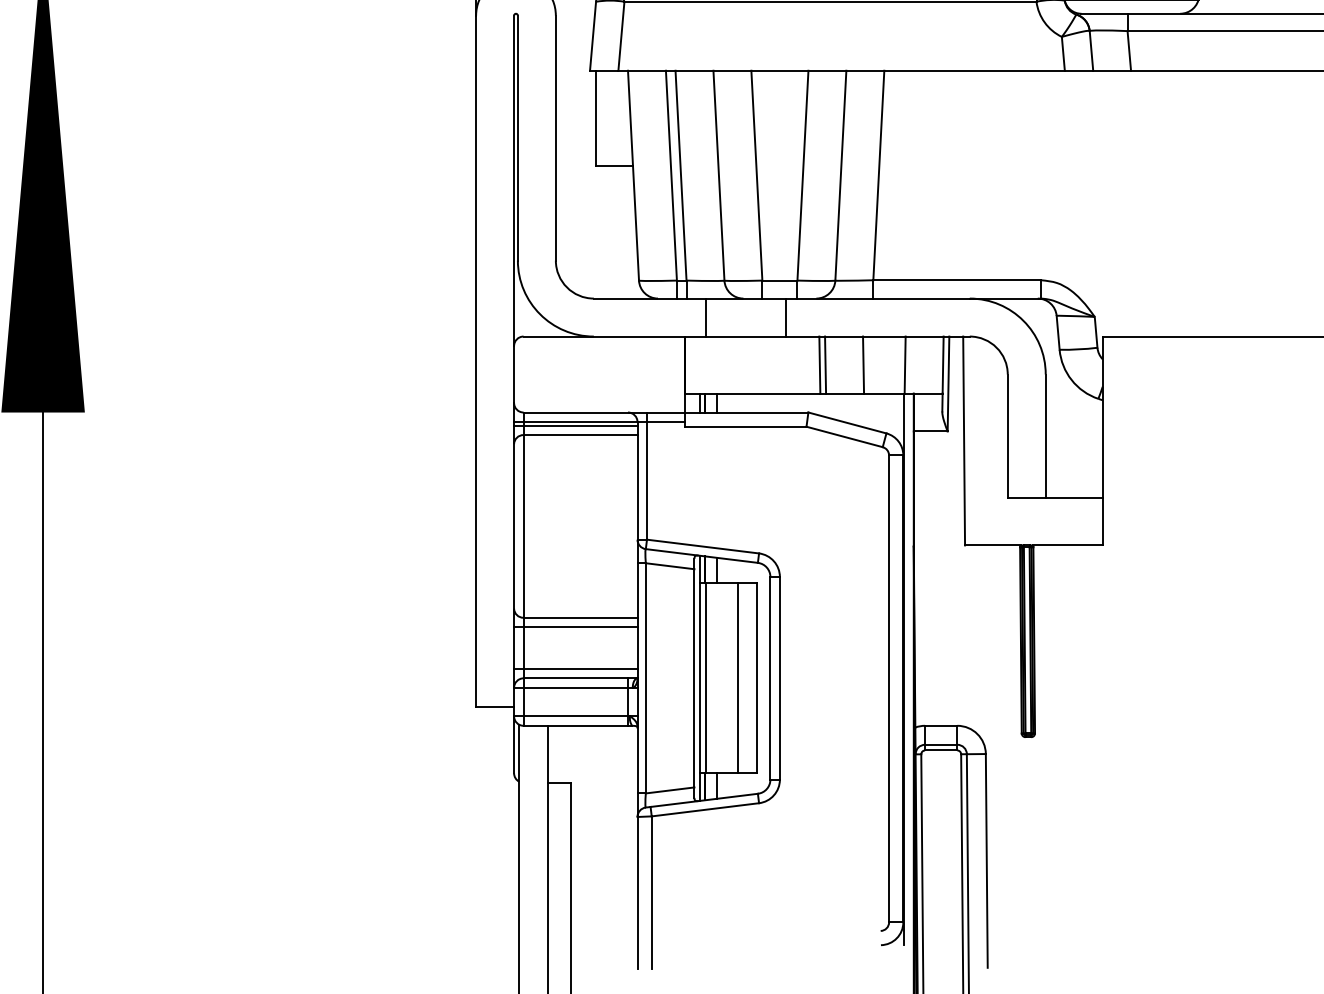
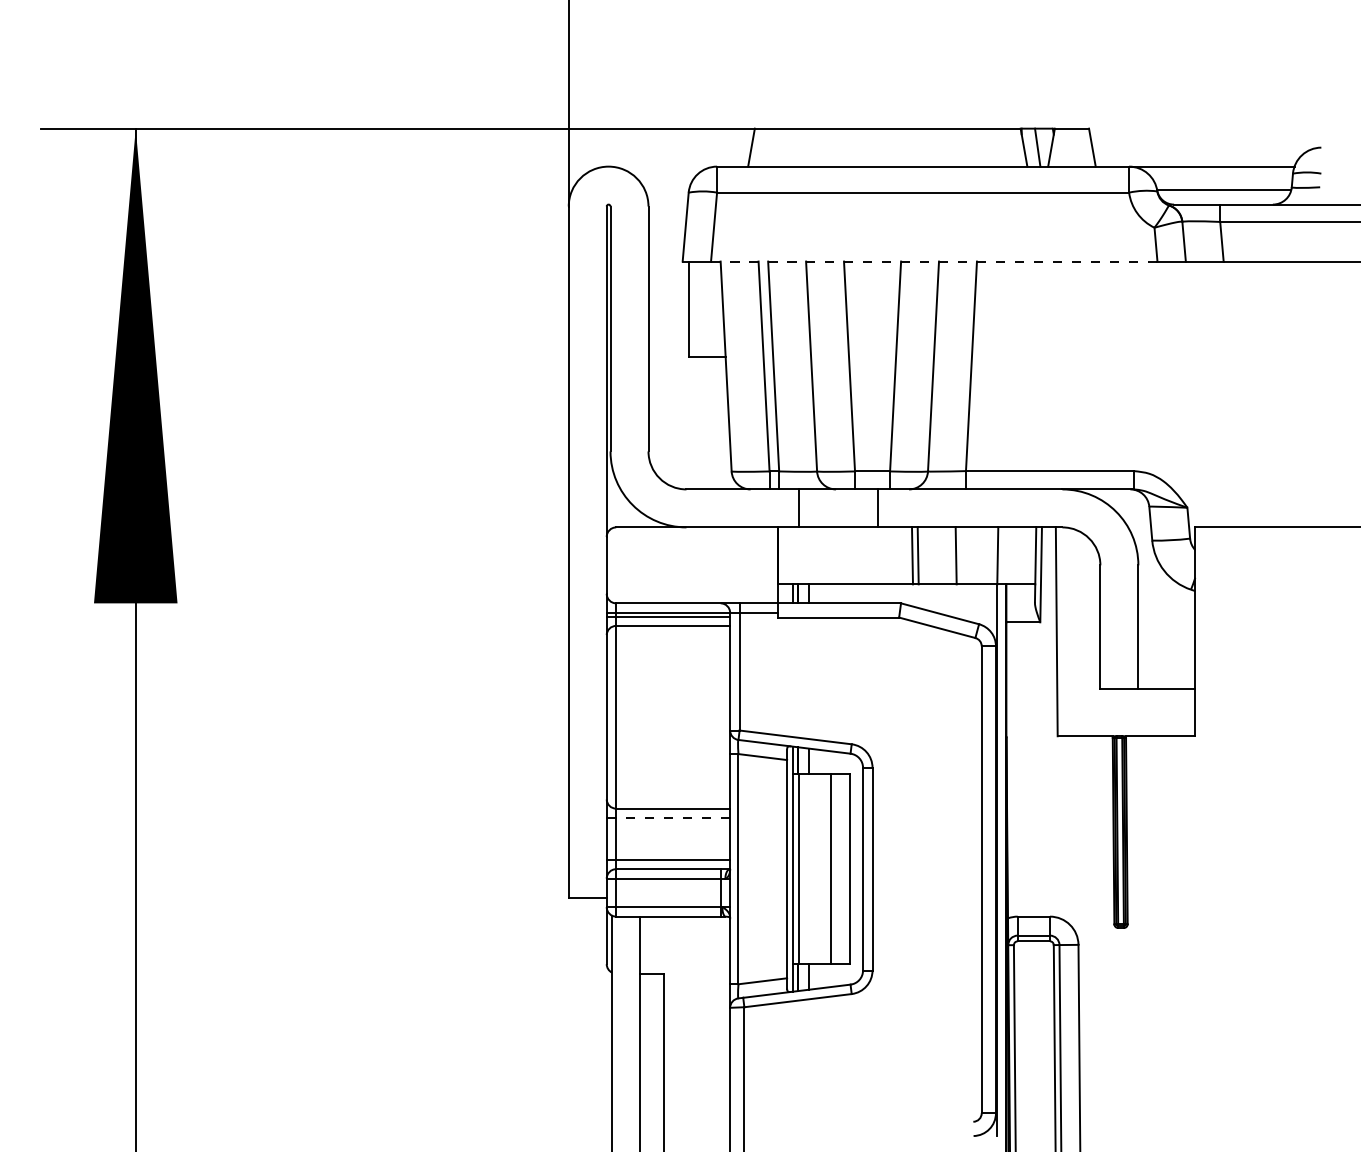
line: (841, 70) -> (934, 261), solid -> dashed
line: (580, 626) -> (673, 817), solid -> dashed

